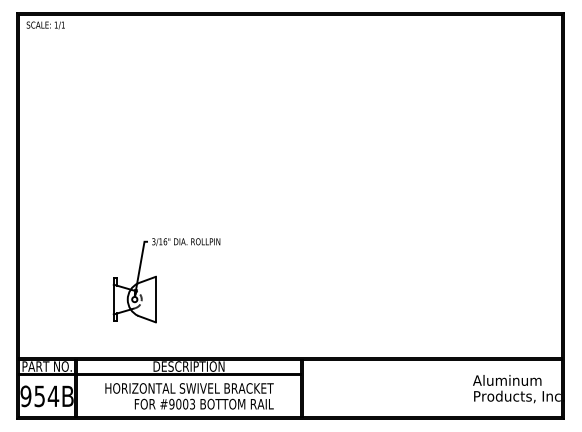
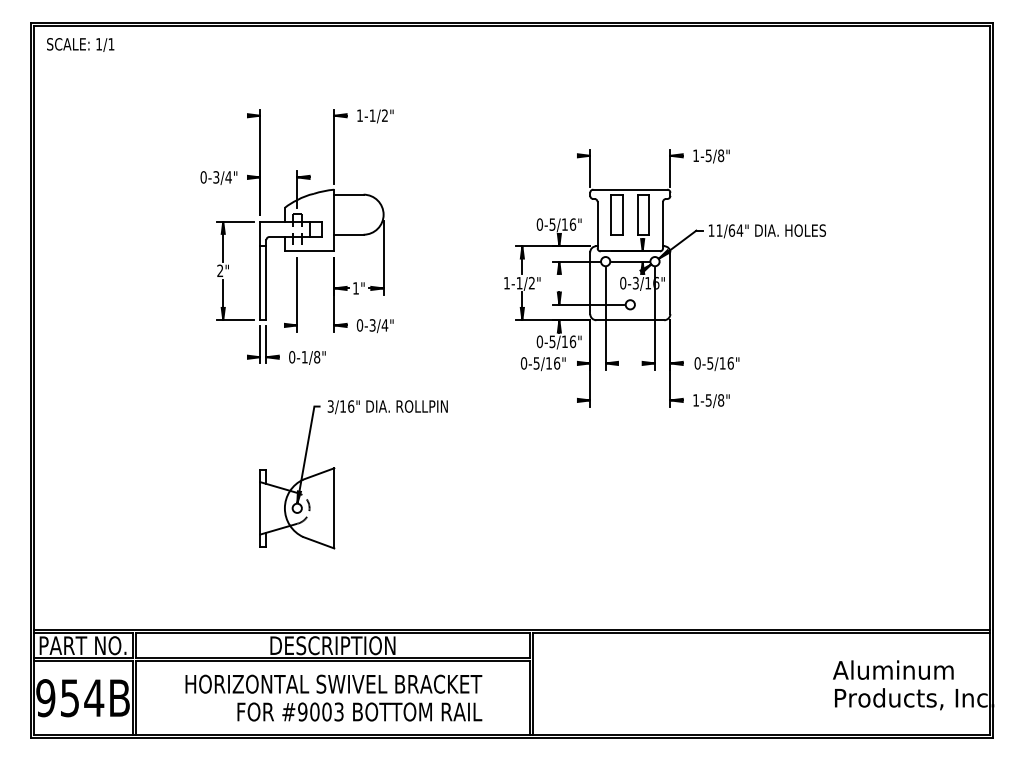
part: (168, 133) -> (296, 235), added
part: (377, 157) -> (664, 277), added
part: (156, 280) -> (335, 474), moved

